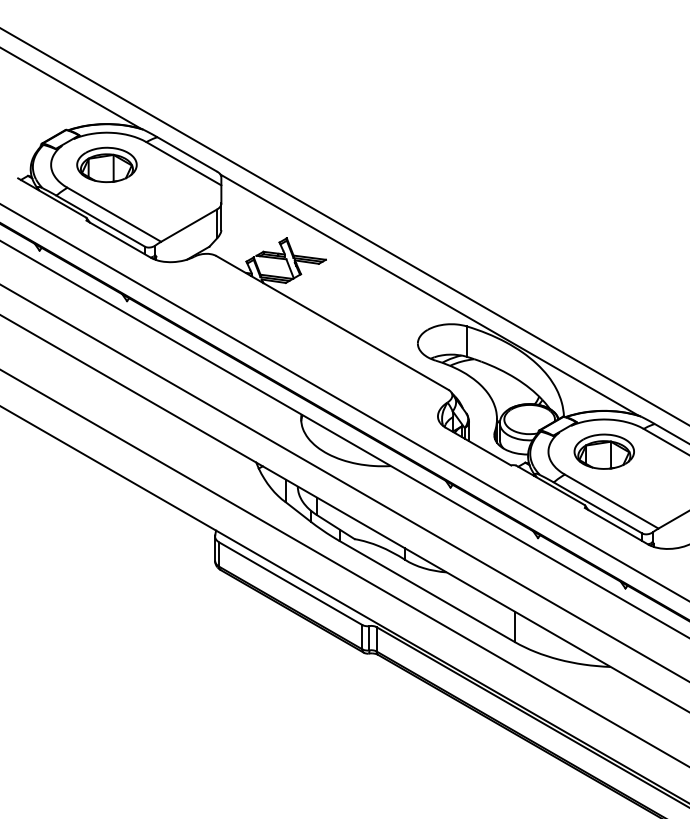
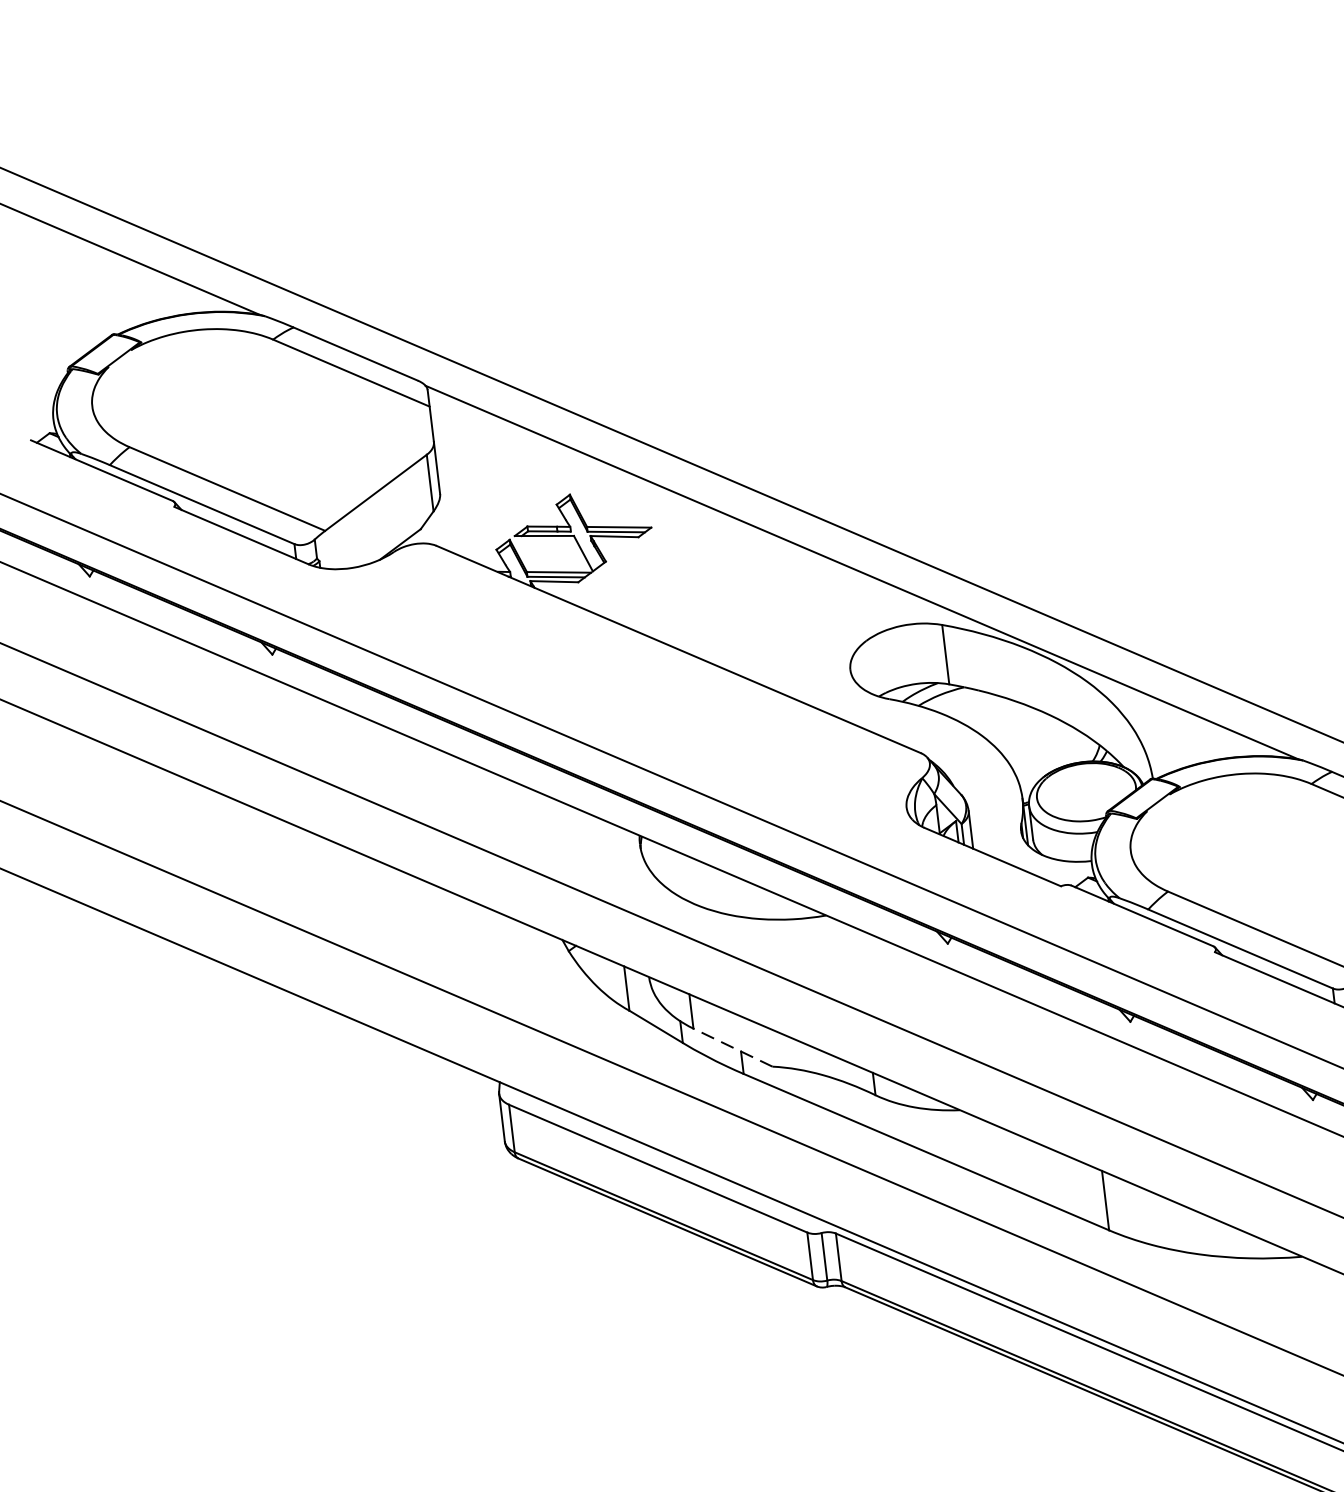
part: (106, 164) -> (200, 392), removed
part: (603, 451) -> (1238, 837), removed
line: (335, 526) -> (732, 1046), solid -> dashed

